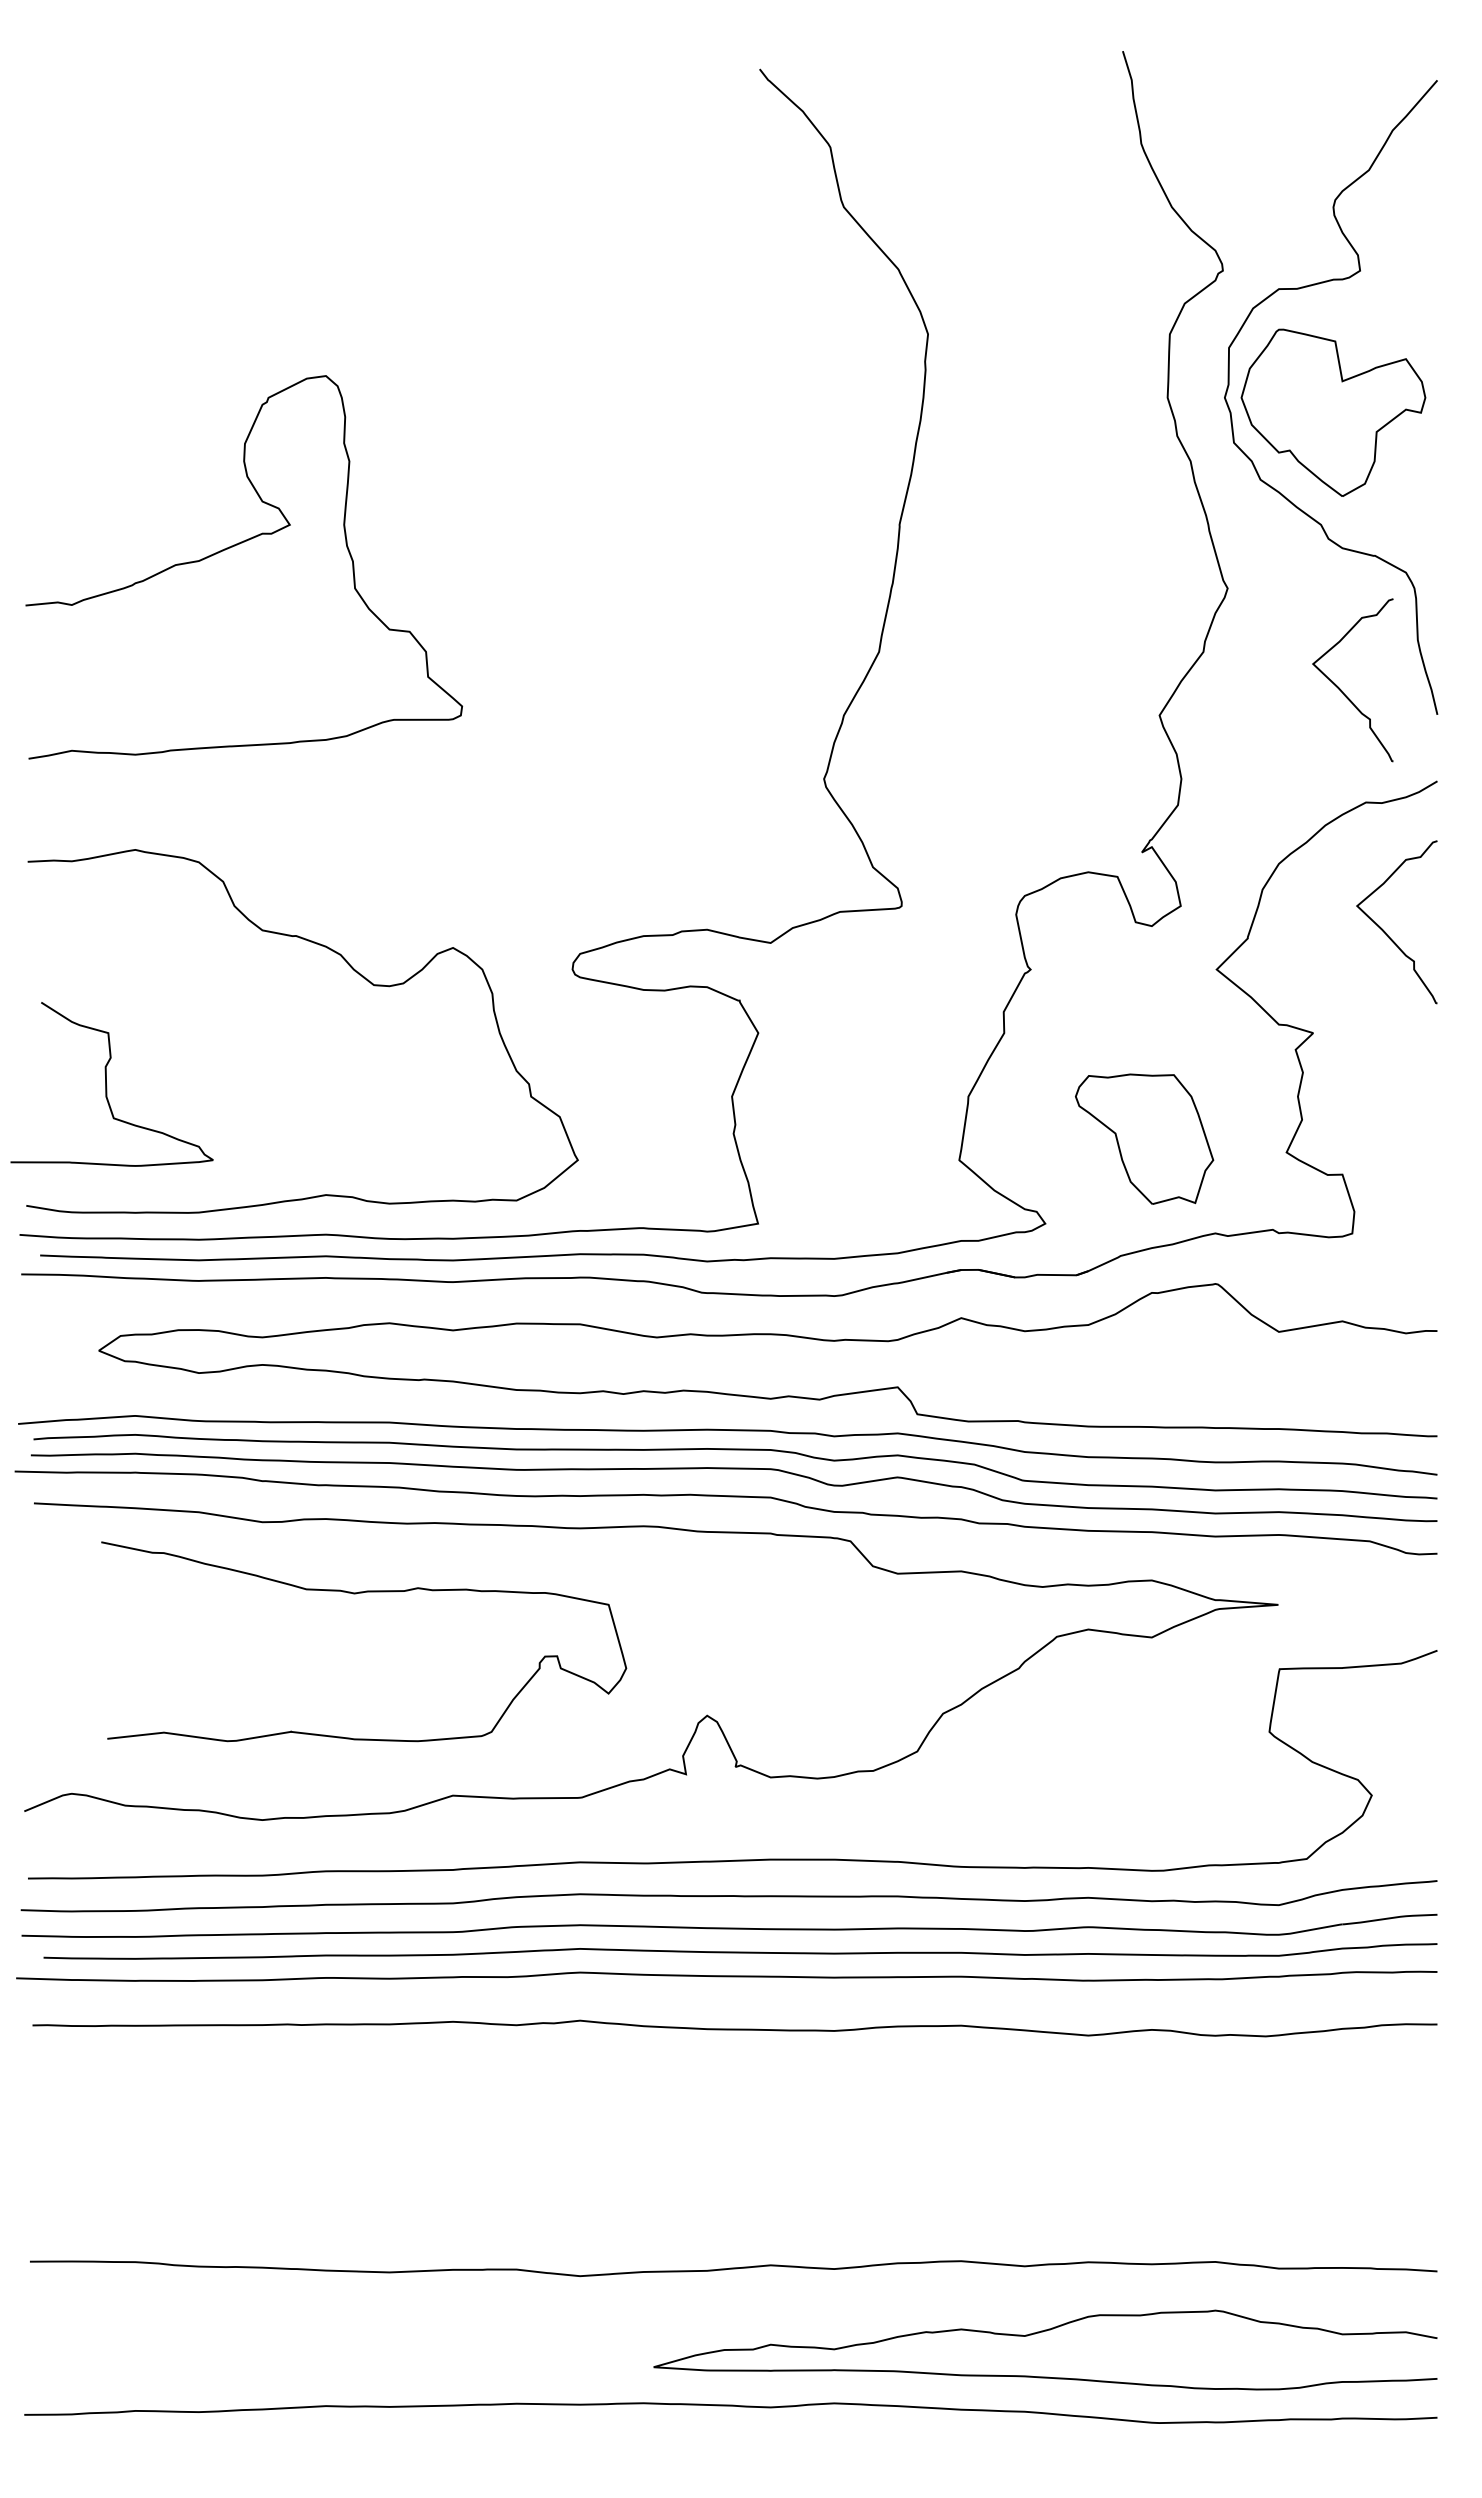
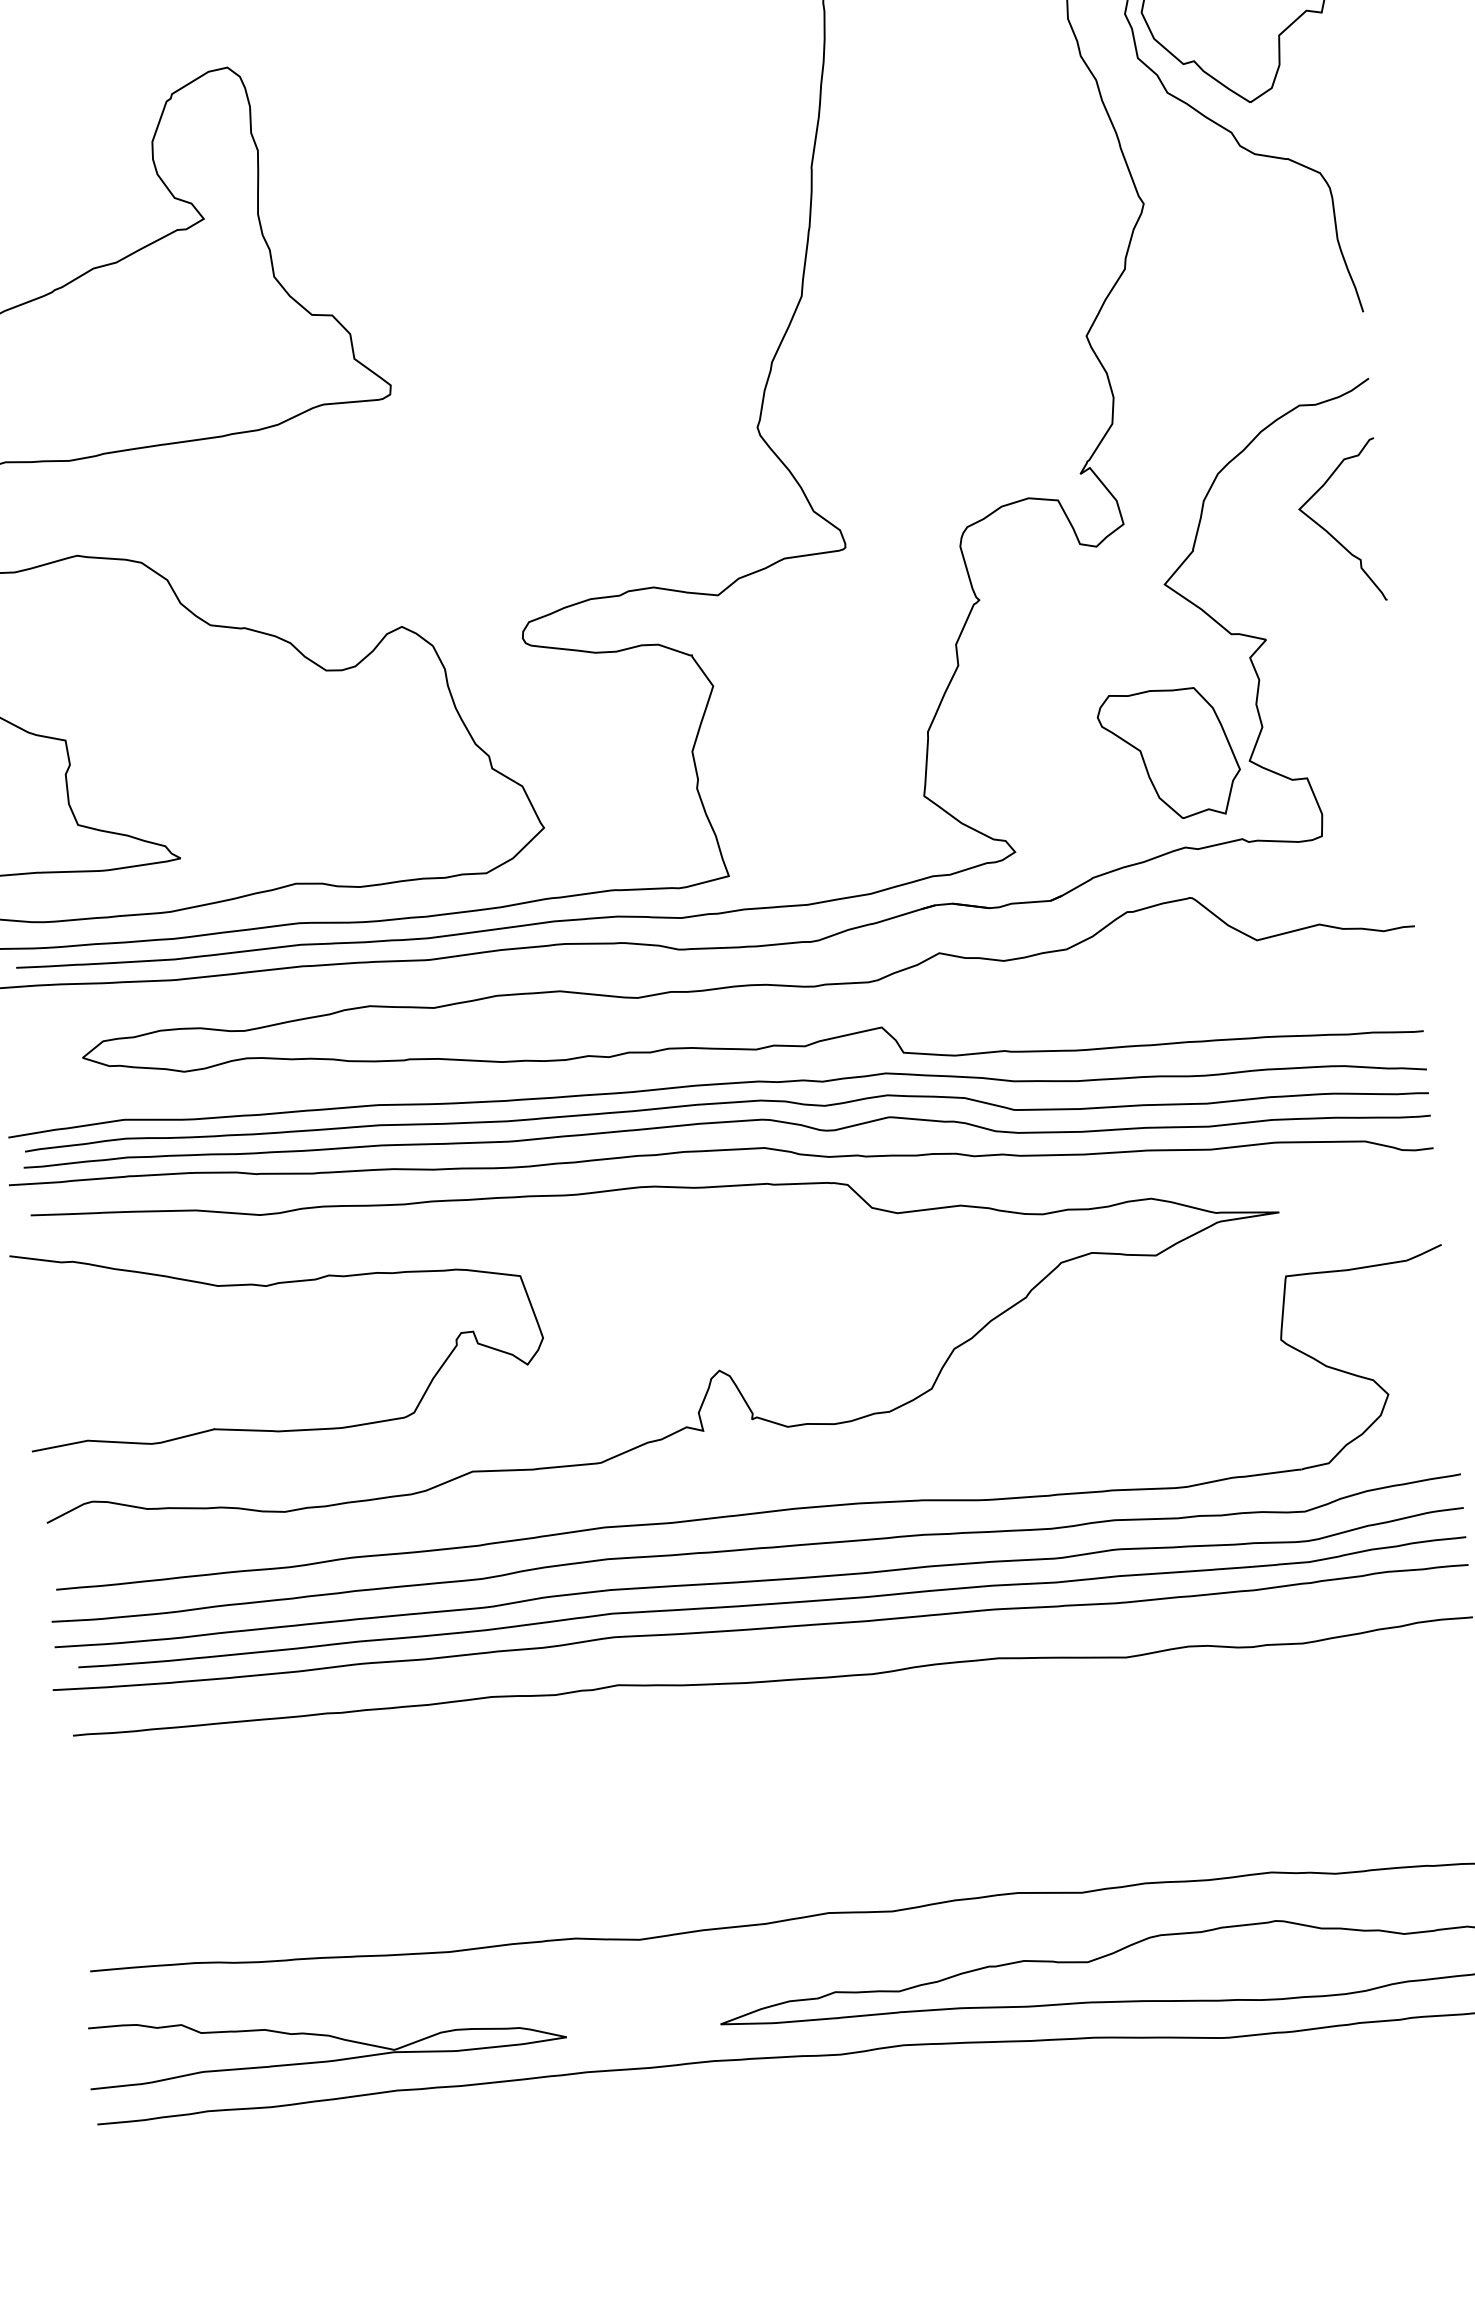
curve: (1342, 690) -> (1266, 295), removed
part: (1144, 1138) -> (1169, 753), moved
curve: (356, 1594) -> (268, 1286), moved
curve: (259, 2346) -> (326, 2036), added

